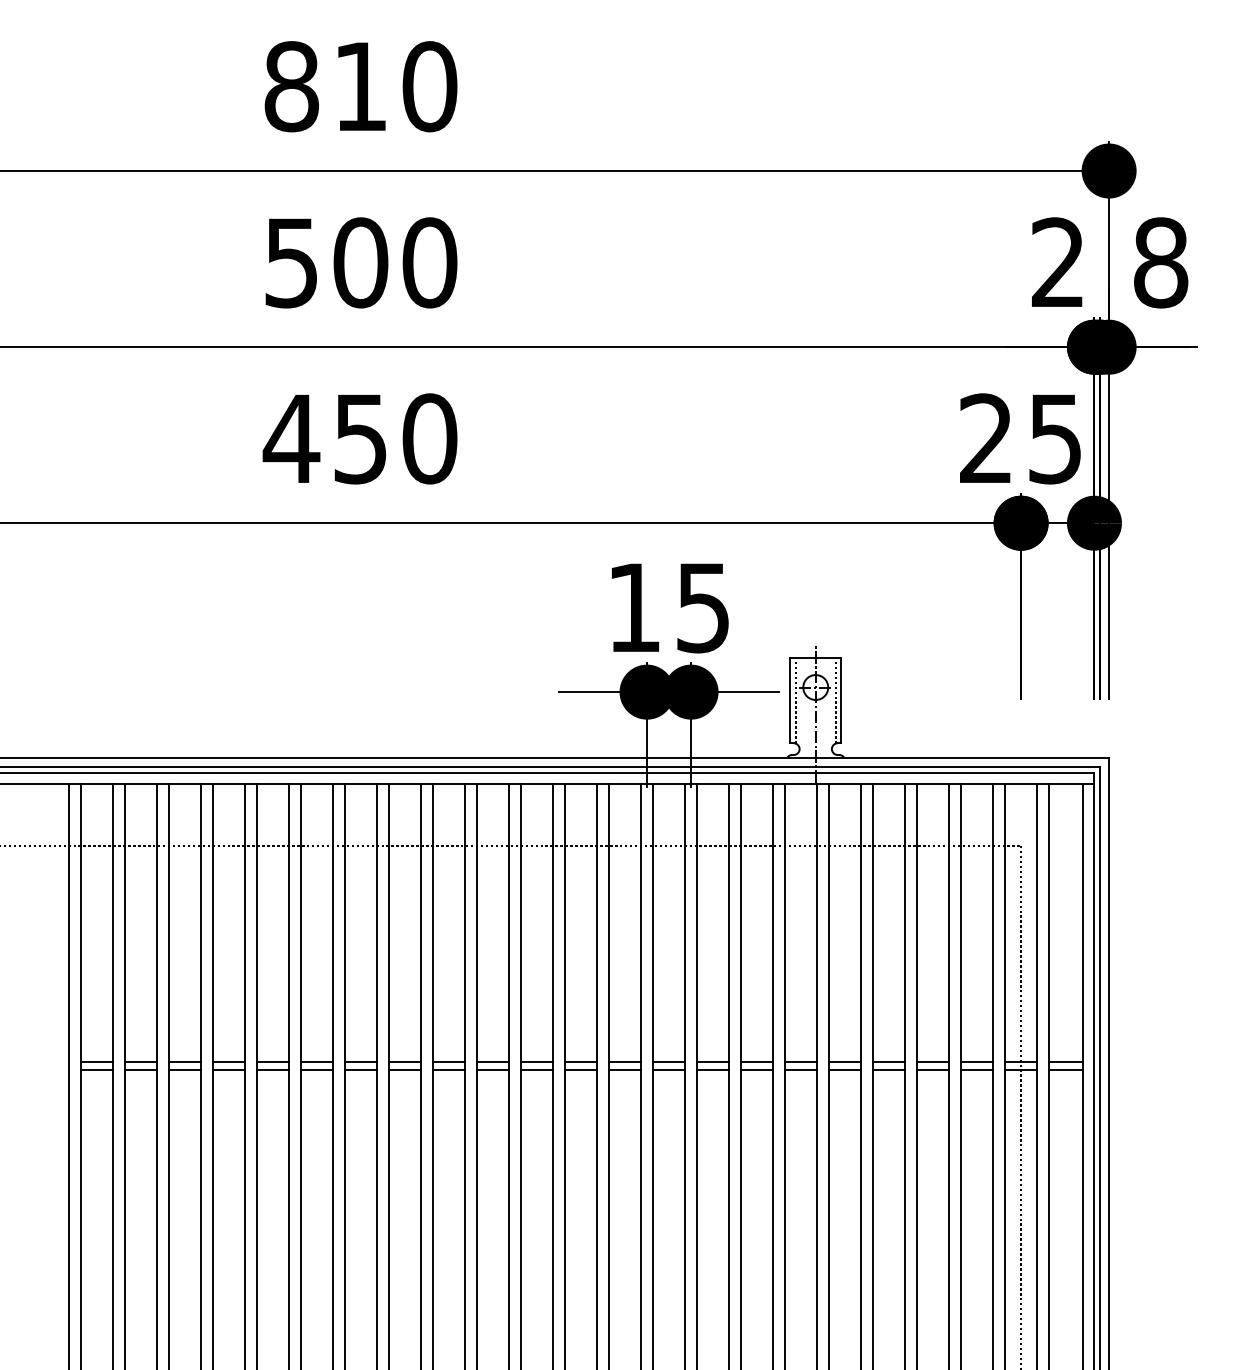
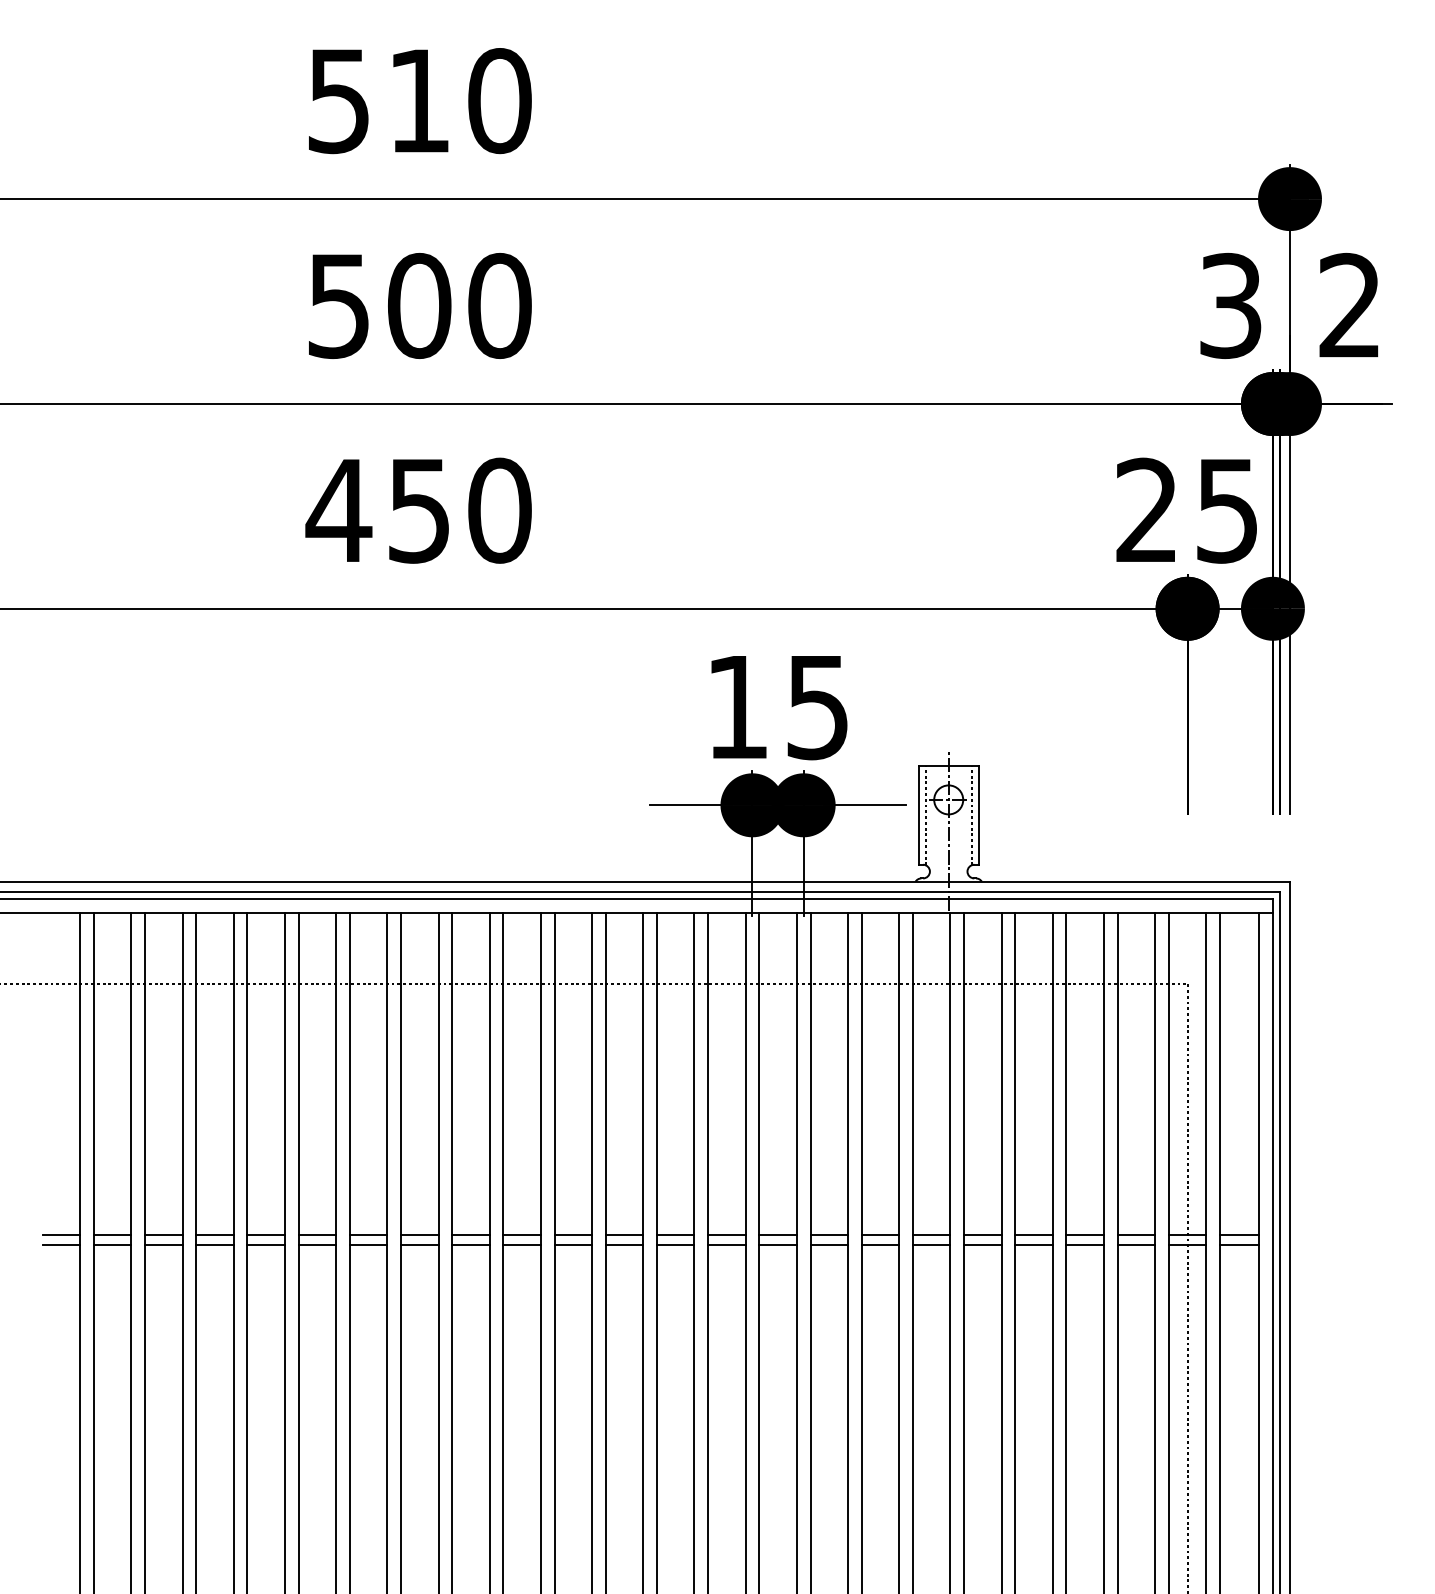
text: (291, 86) -> (338, 100), 810 -> 510
text: (1058, 262) -> (1231, 305), 2 -> 3
text: (1161, 262) -> (1350, 305), 8 -> 2
line: (52, 1061) -> (60, 1234), added
line: (52, 1070) -> (60, 1245), added

